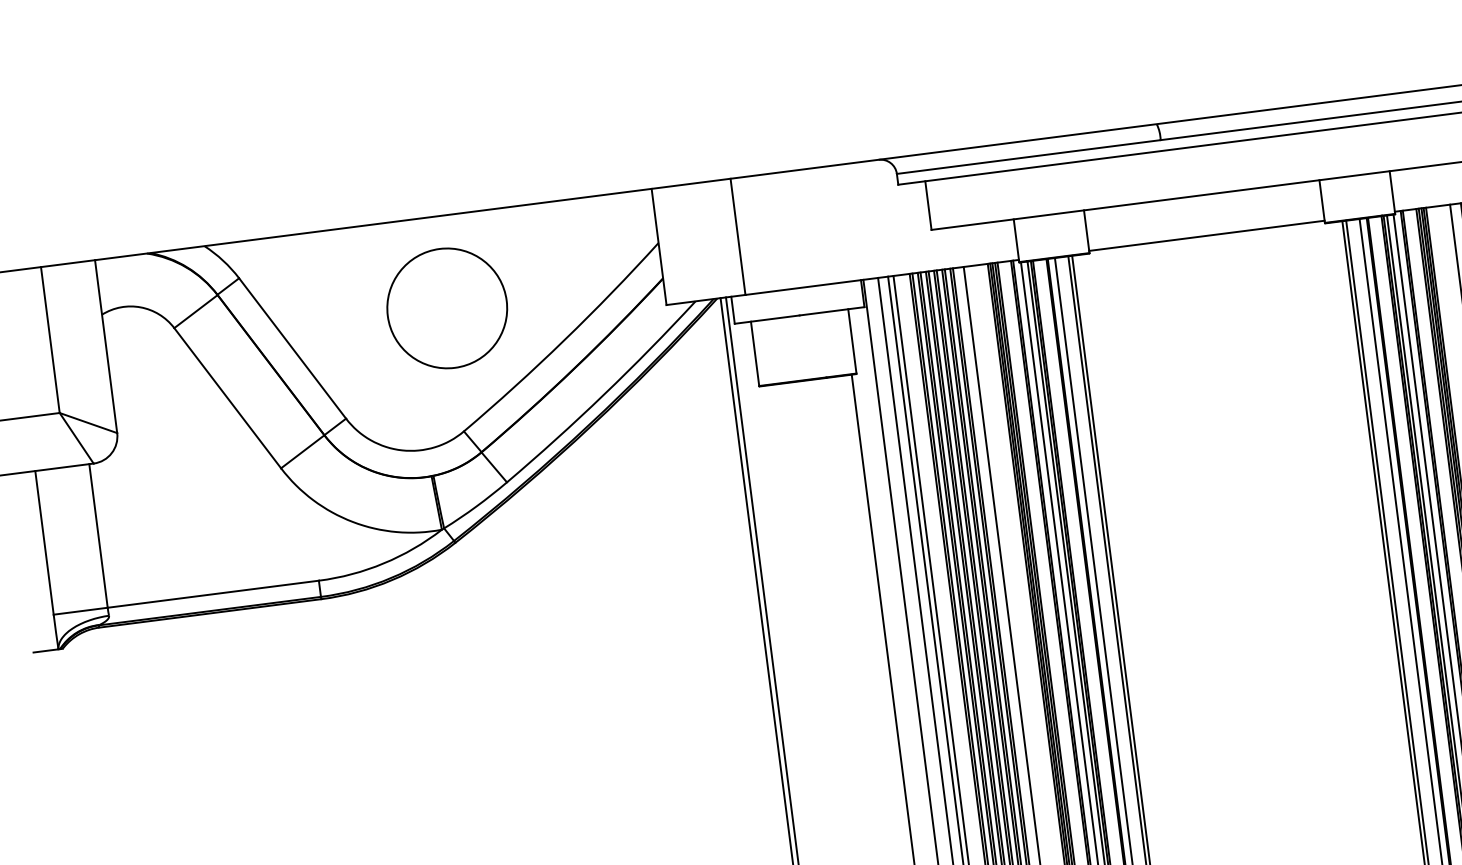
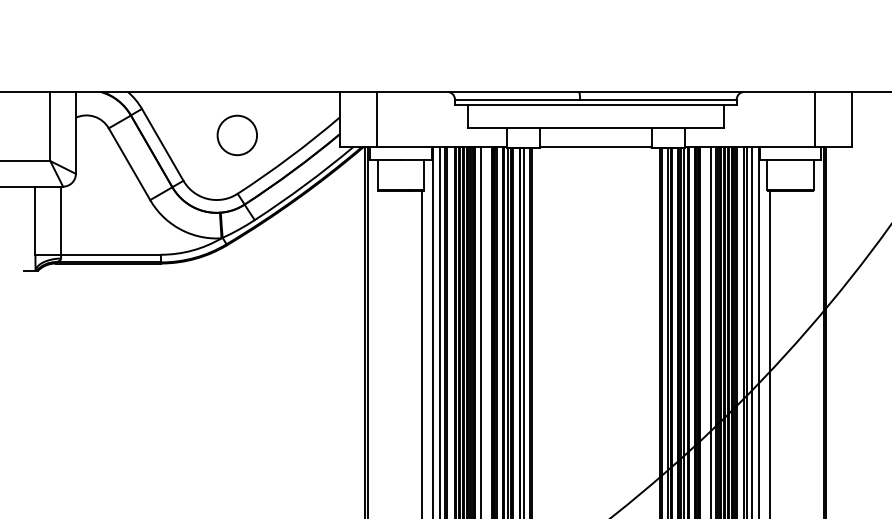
circle: (447, 308) -> (237, 135), size x0.7

